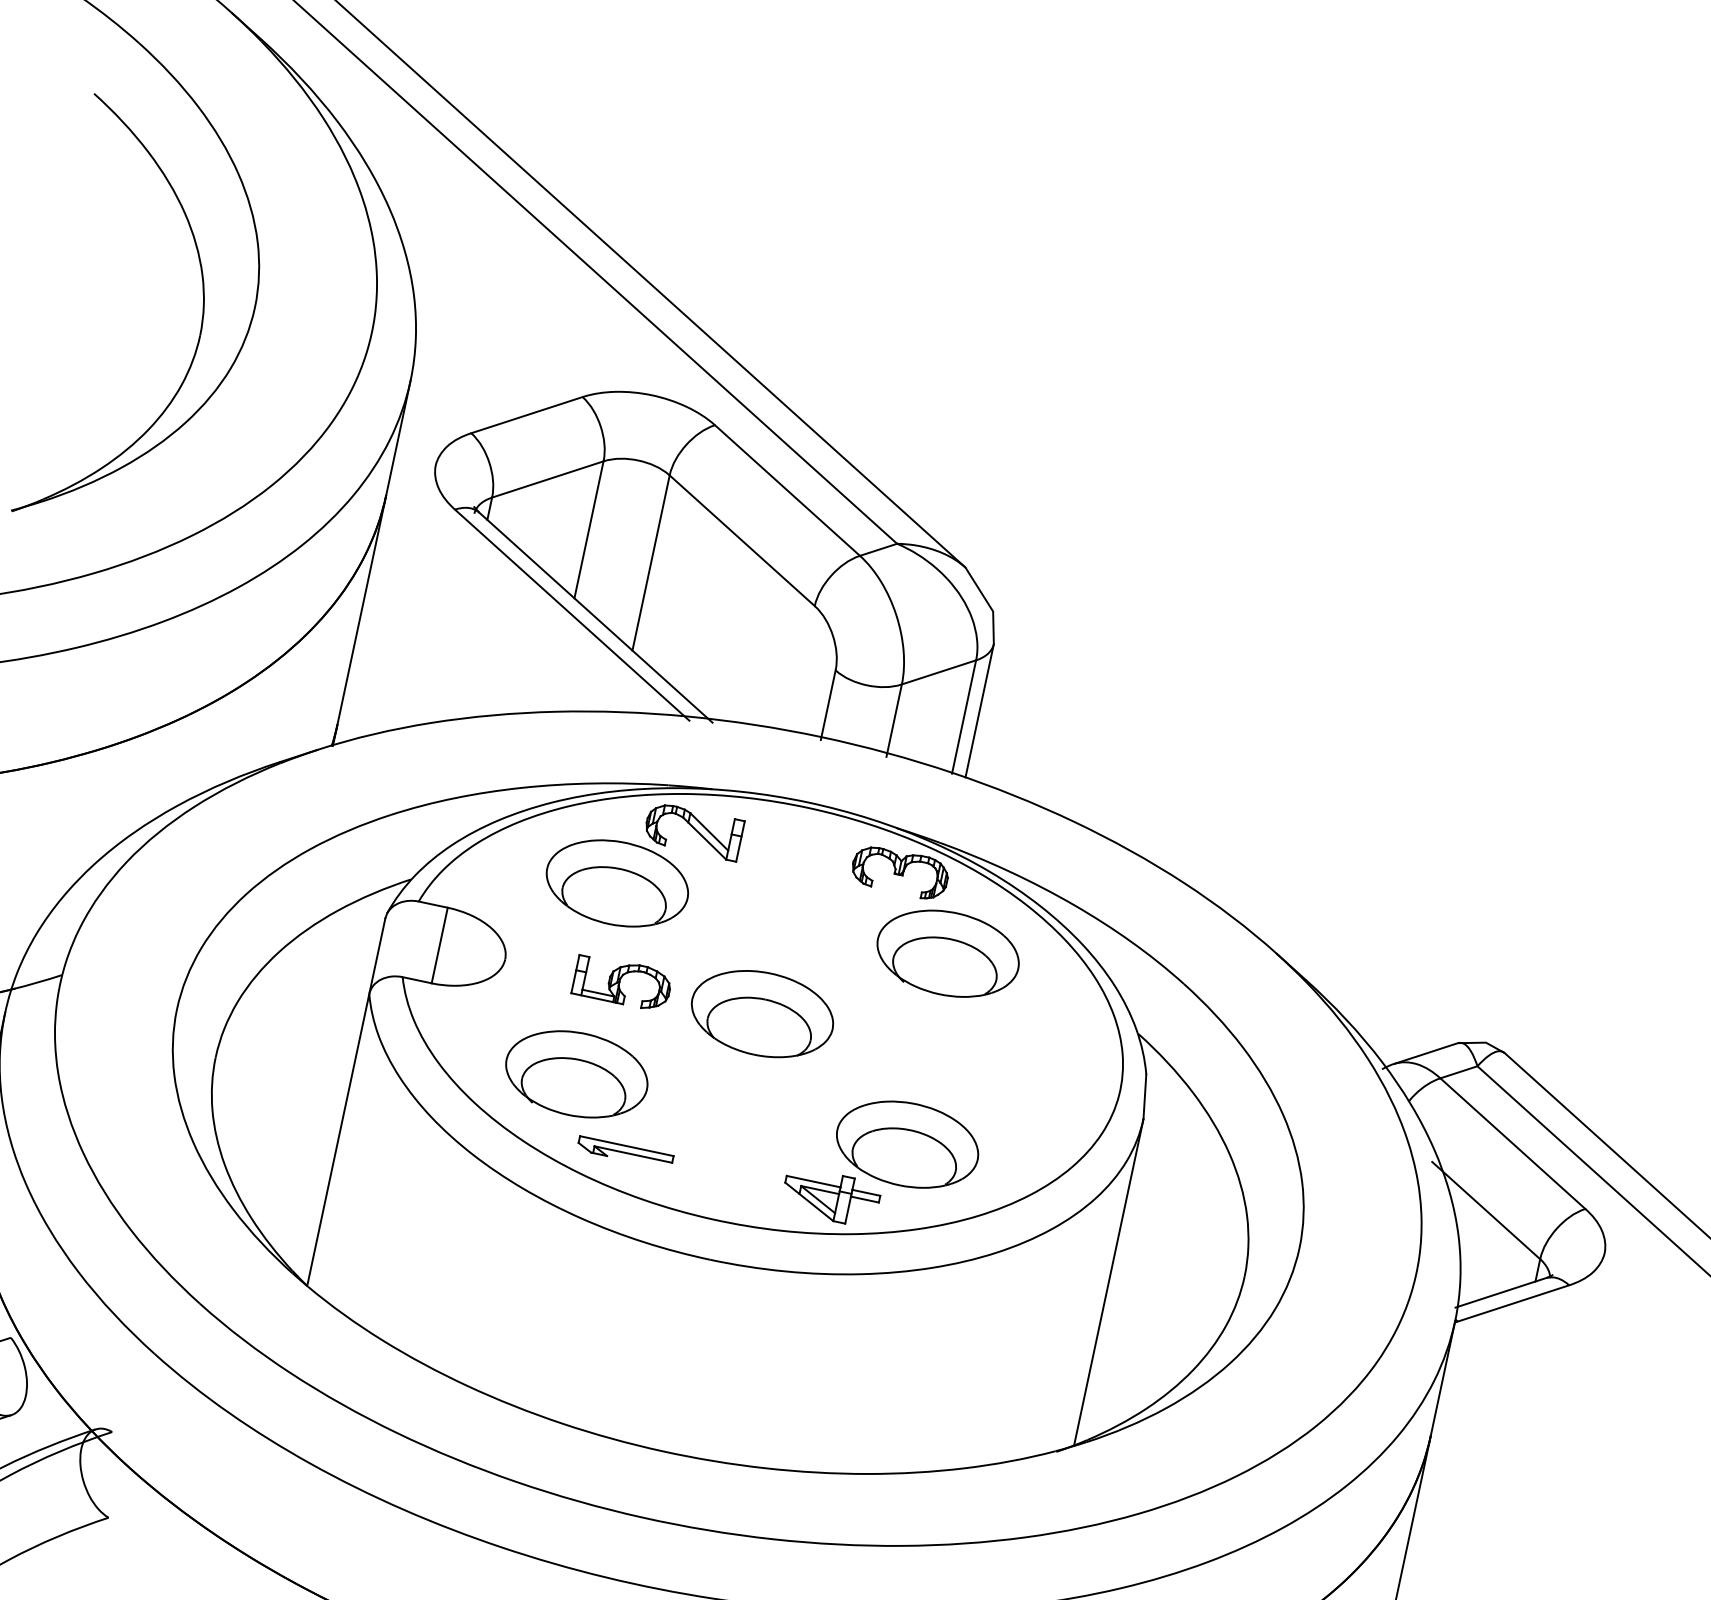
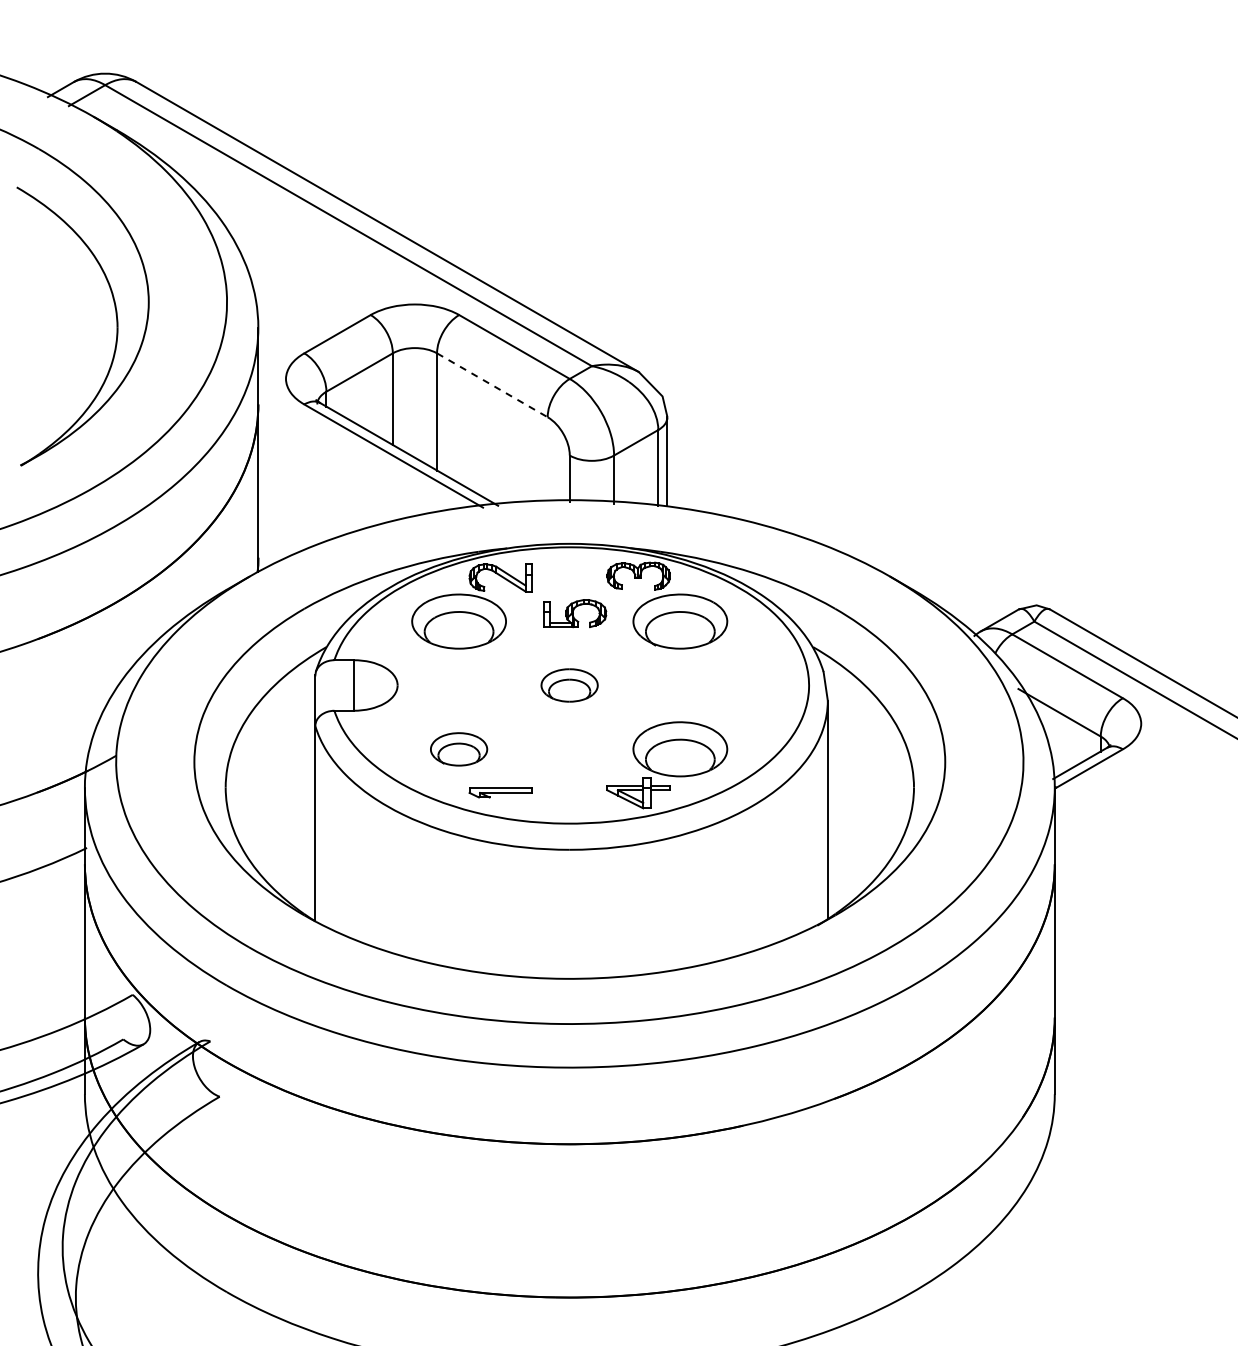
line: (742, 541) -> (492, 385), solid -> dashed
part: (623, 983) -> (575, 613), moved
part: (762, 1014) -> (569, 685), size x0.6
part: (575, 1074) -> (458, 749), size x0.6

